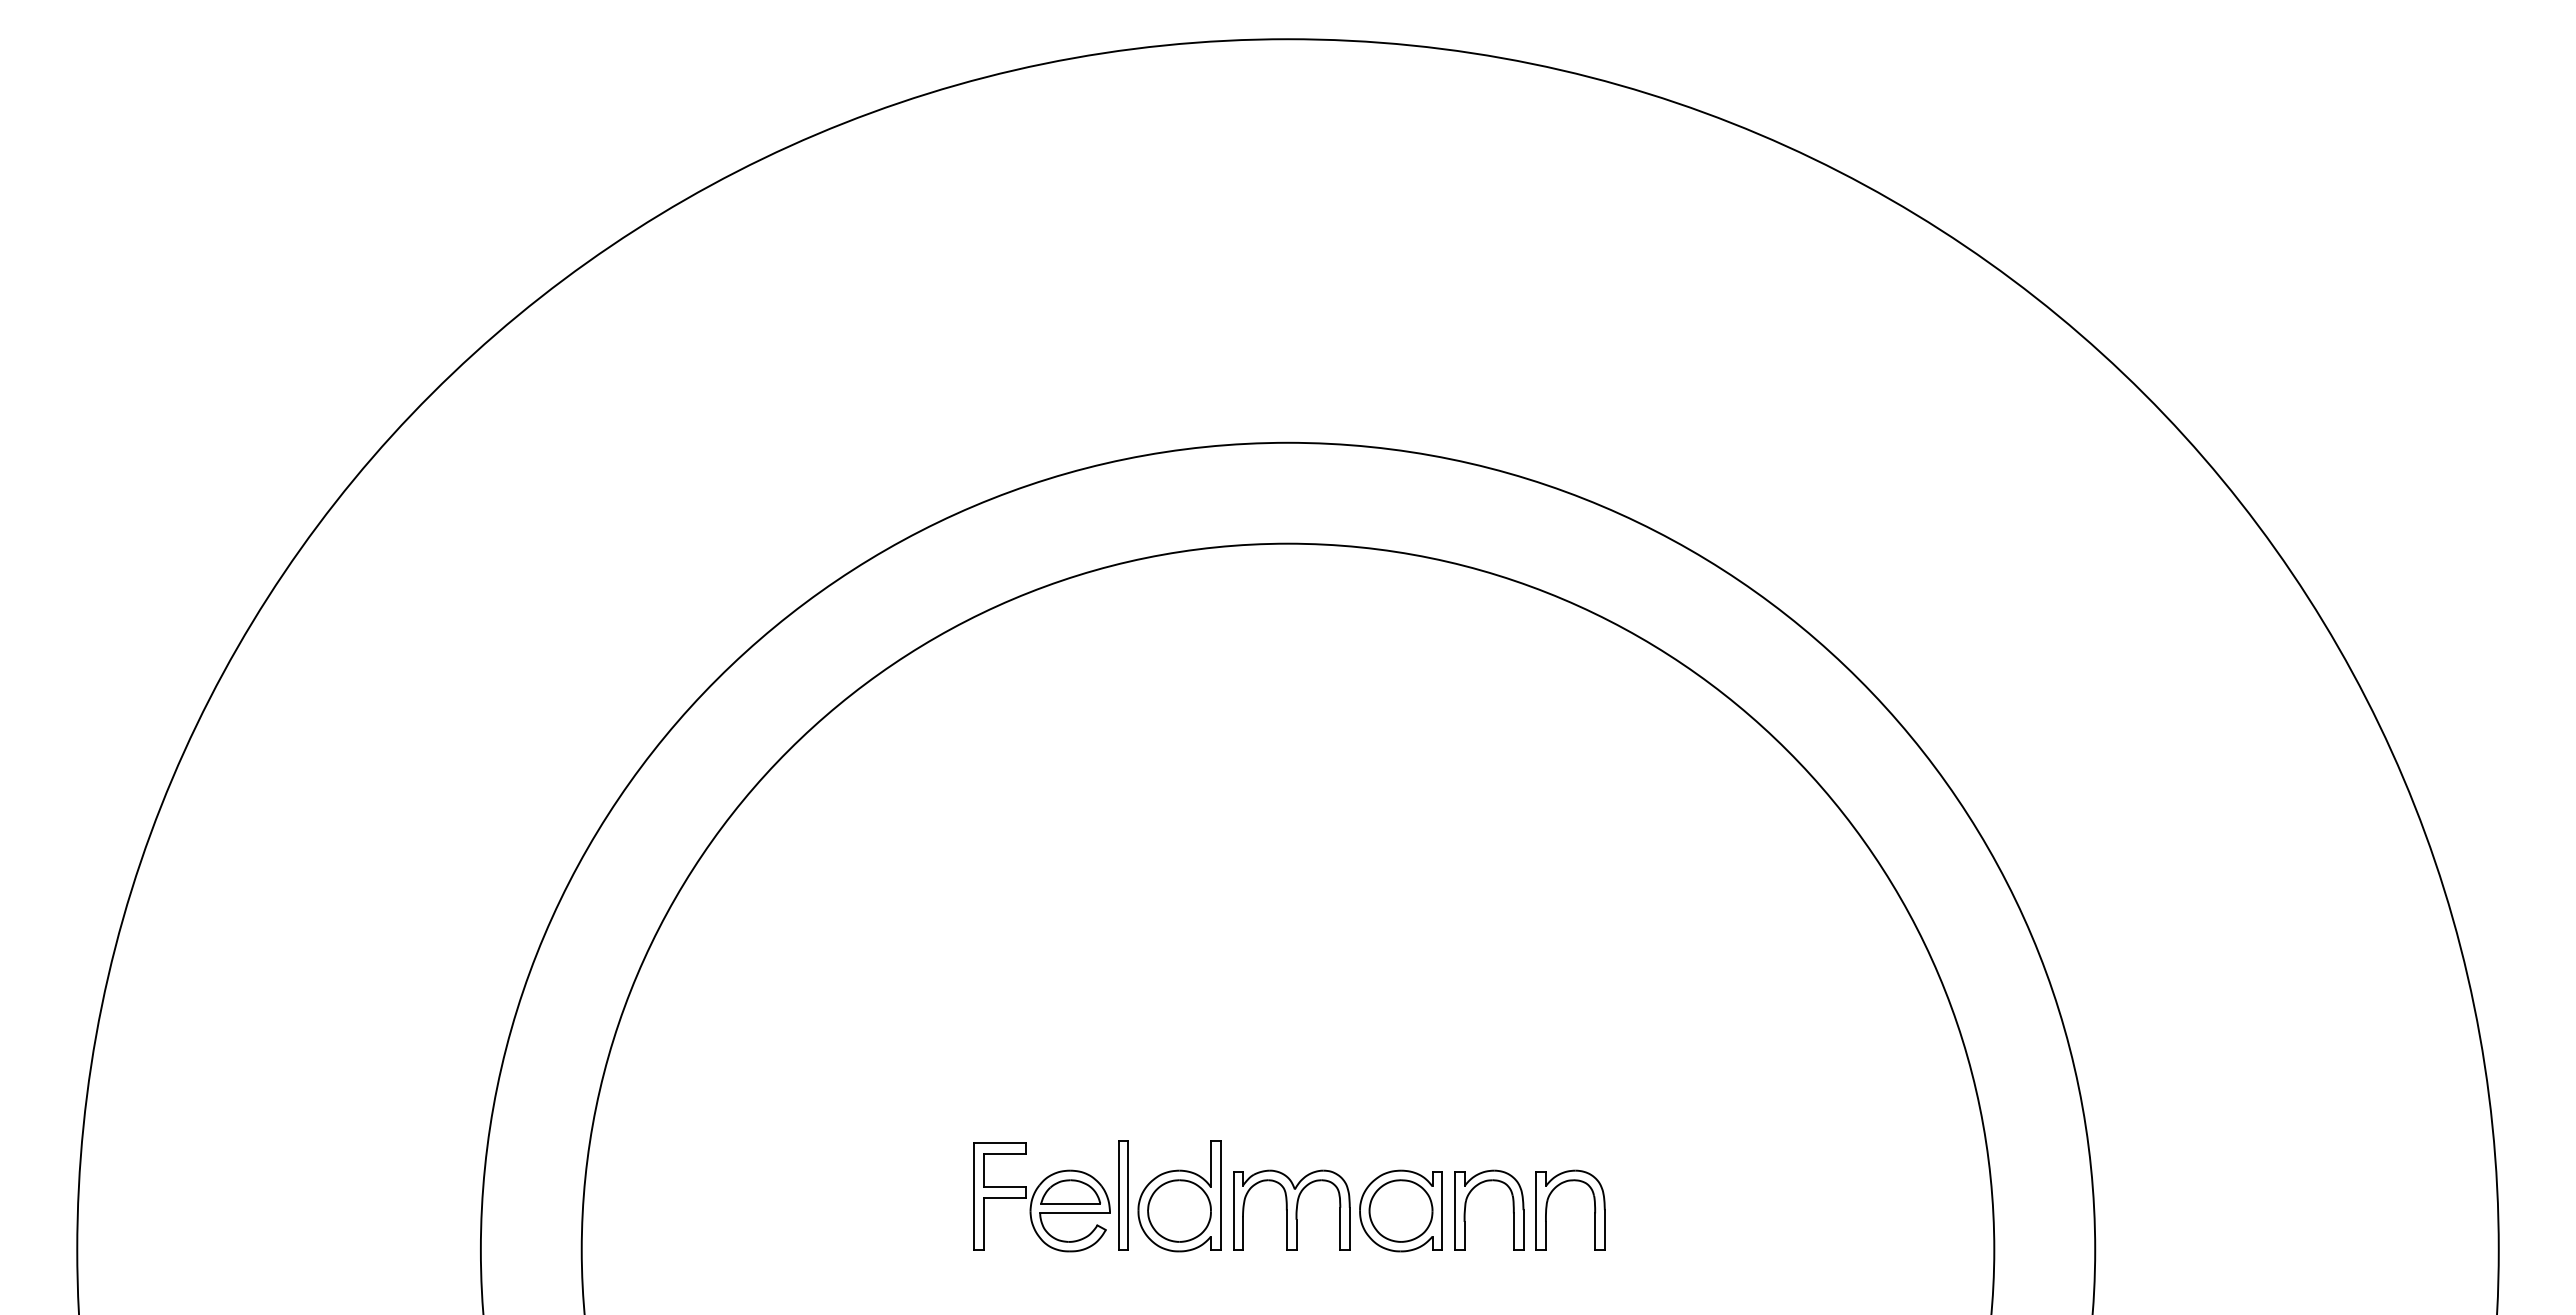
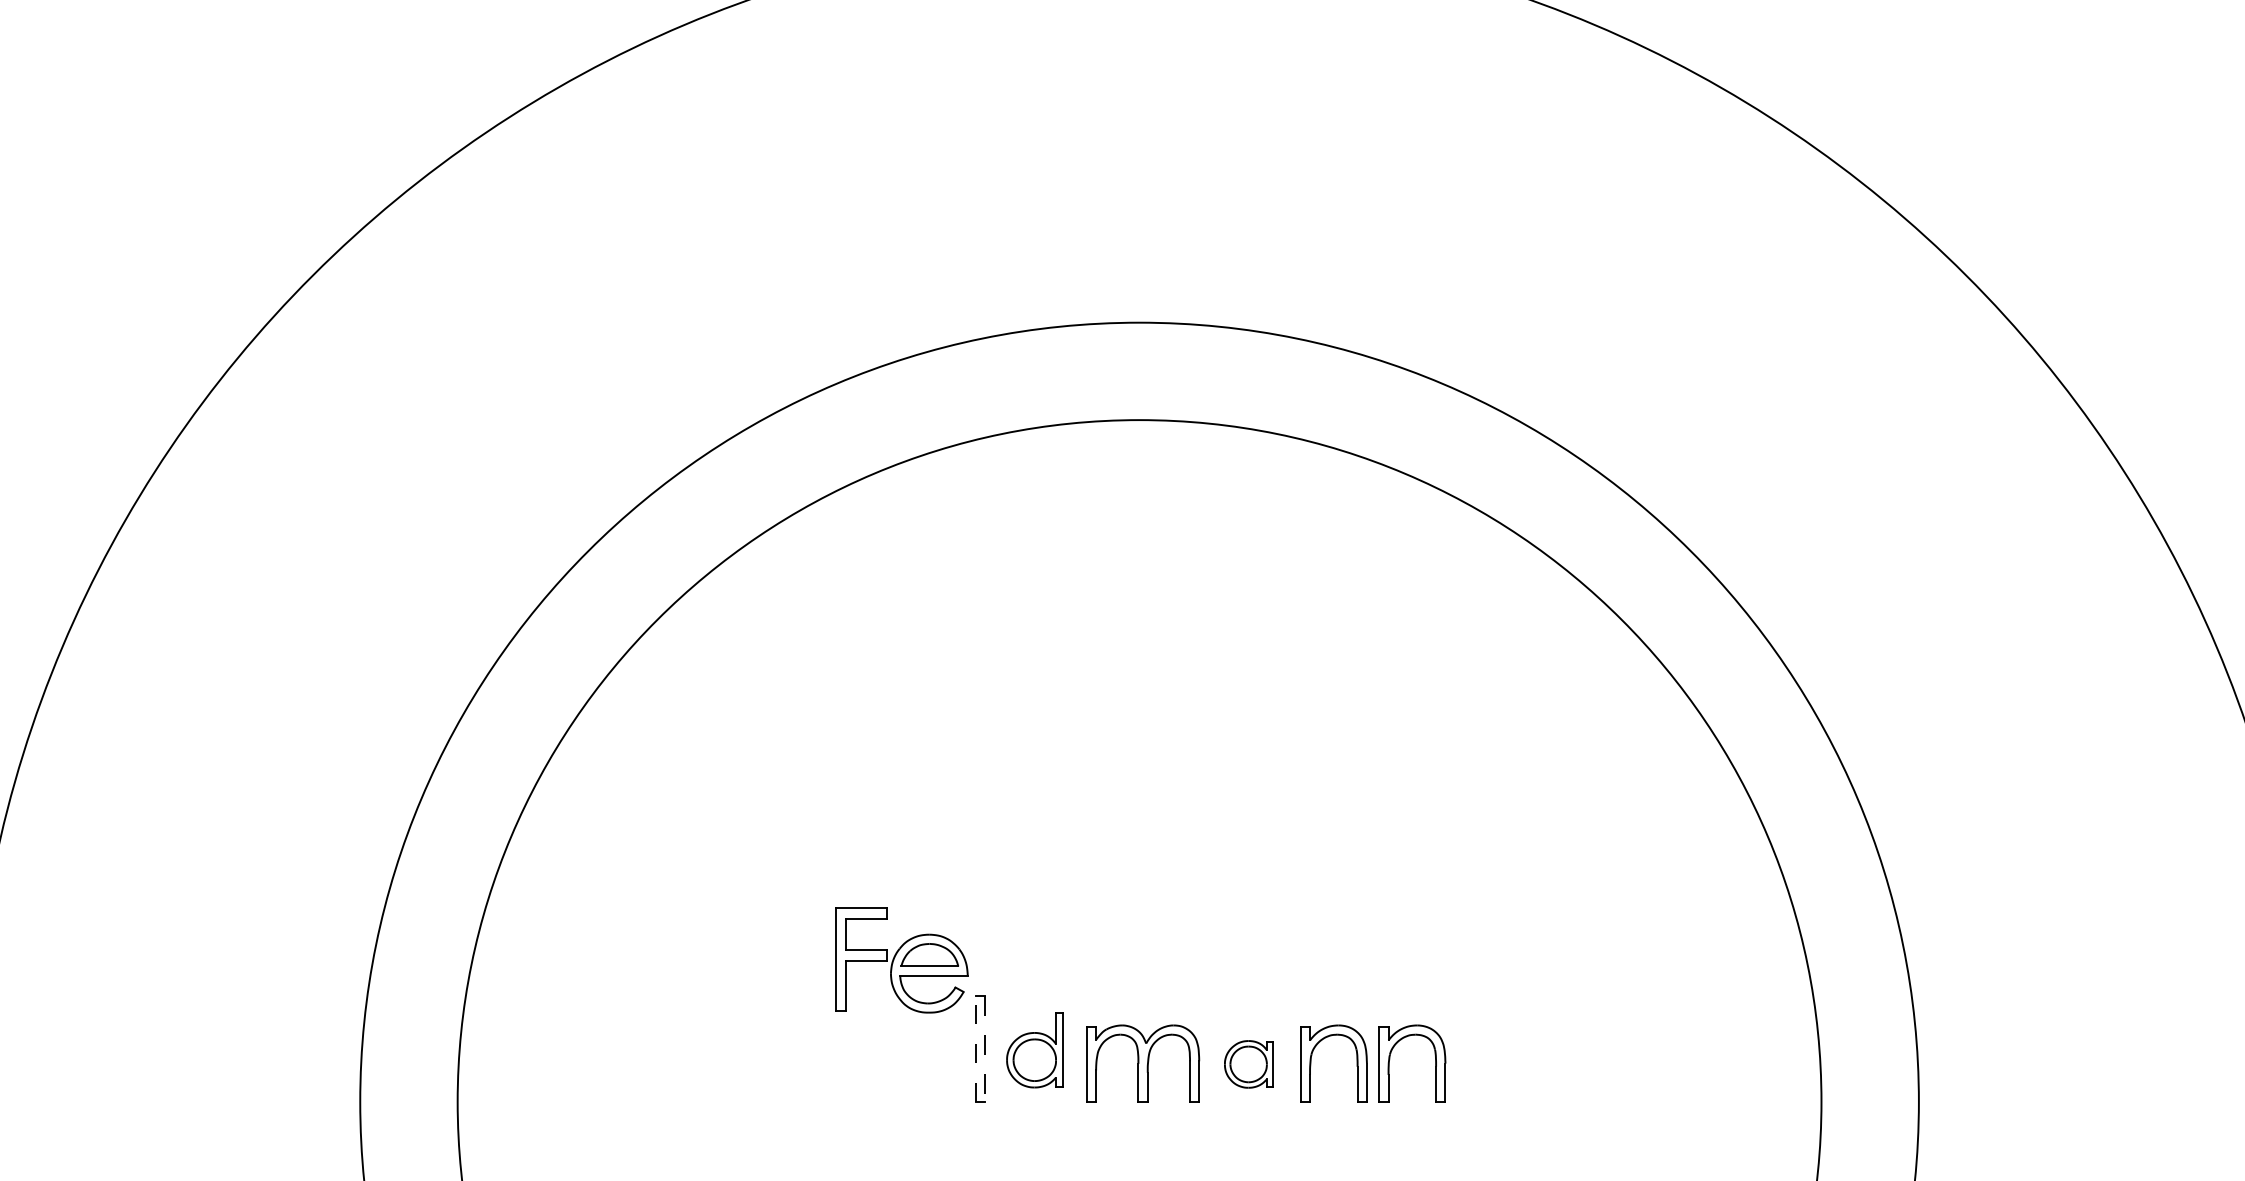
line: (1118, 1195) -> (975, 1049), solid -> dashed
line: (1128, 1195) -> (985, 1049), solid -> dashed
part: (1179, 1196) -> (1034, 1050), size x0.7
part: (1041, 1197) -> (901, 960), moved
part: (1400, 1210) -> (1248, 1063), size x0.6

